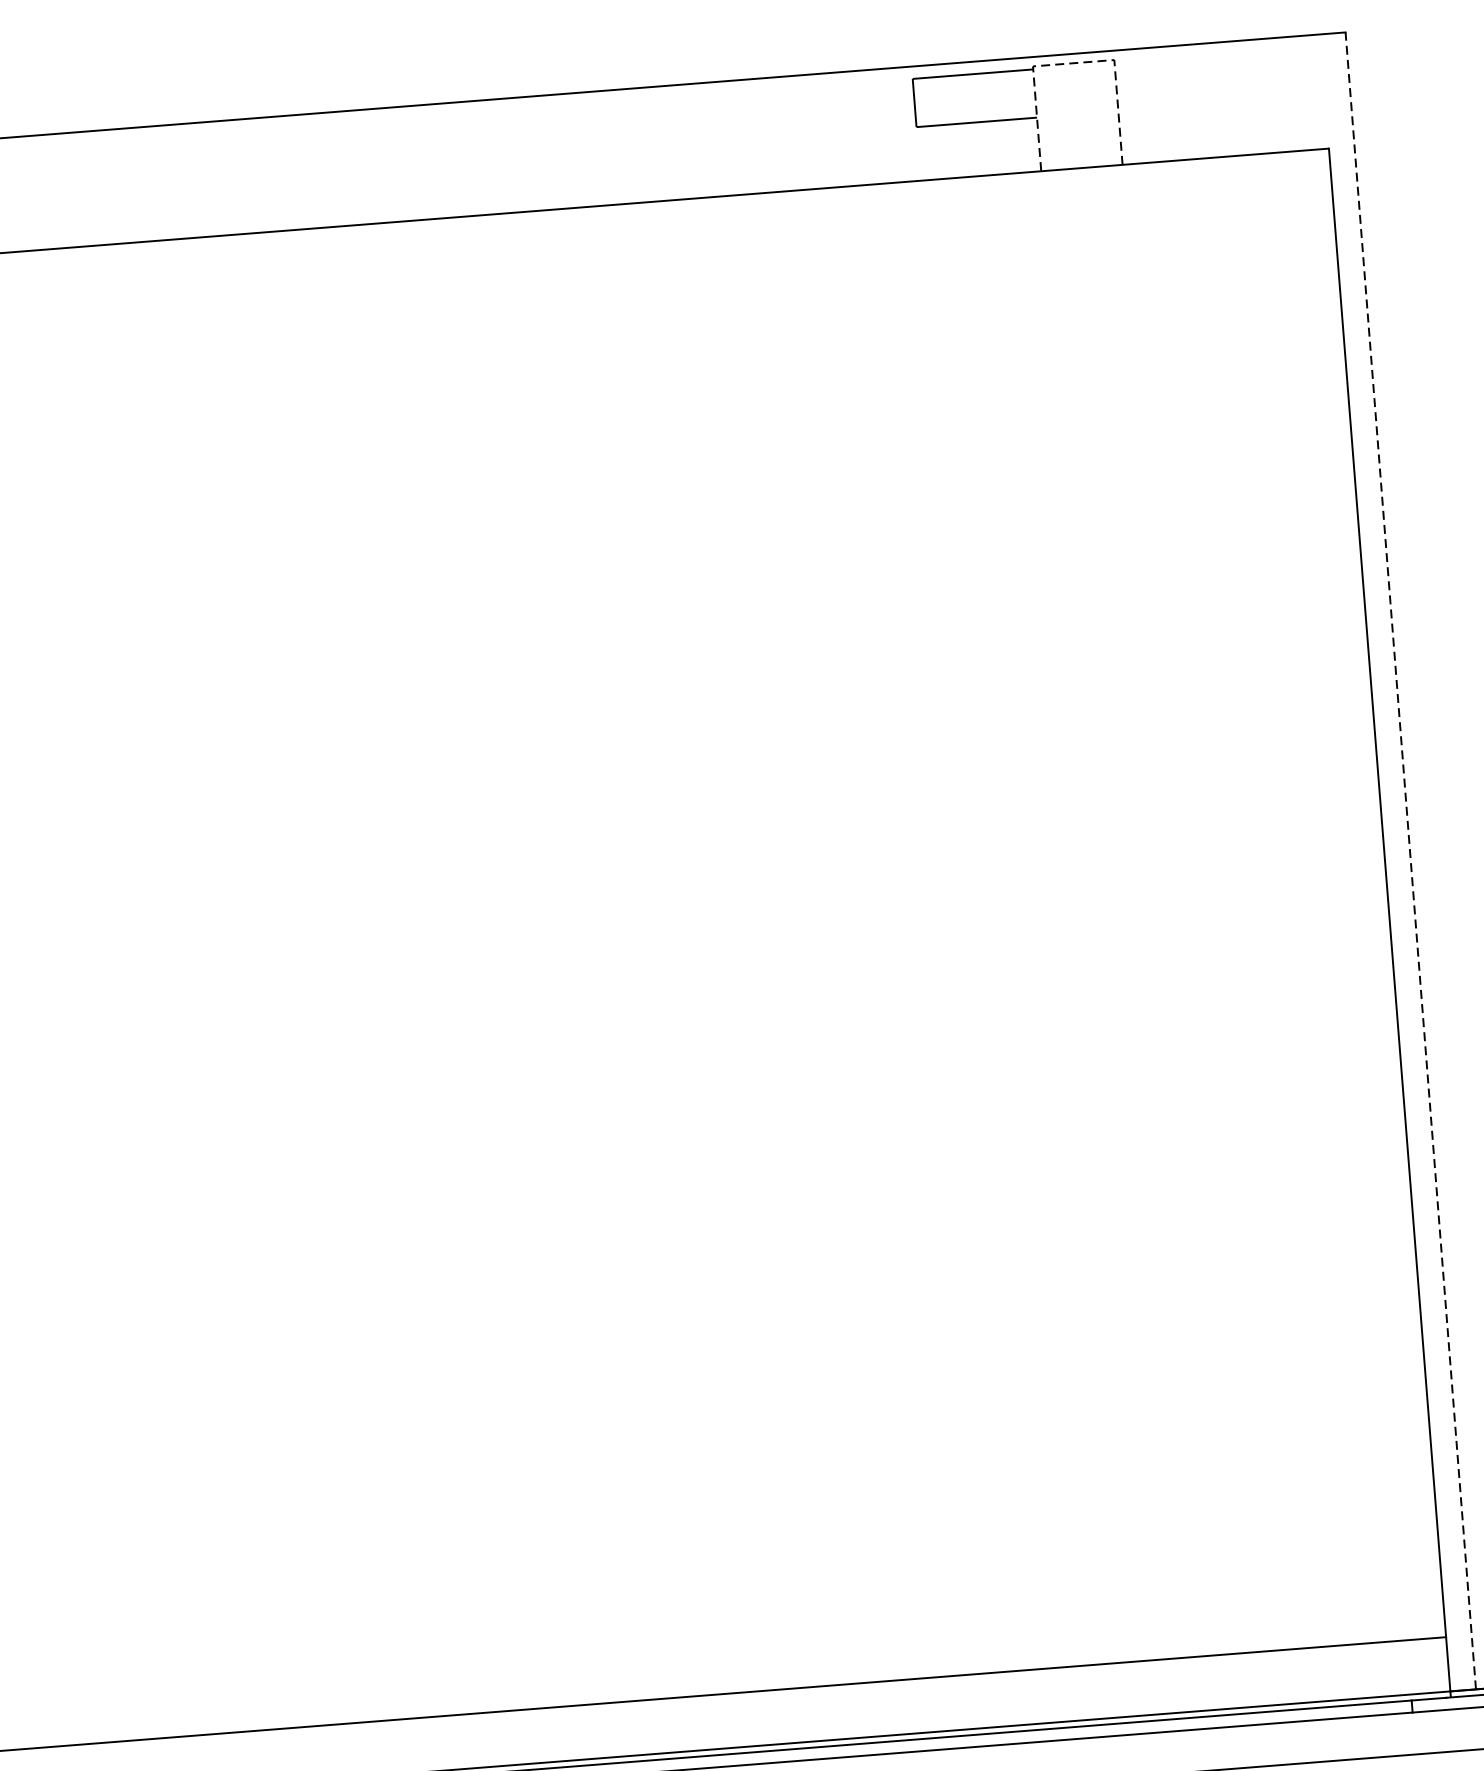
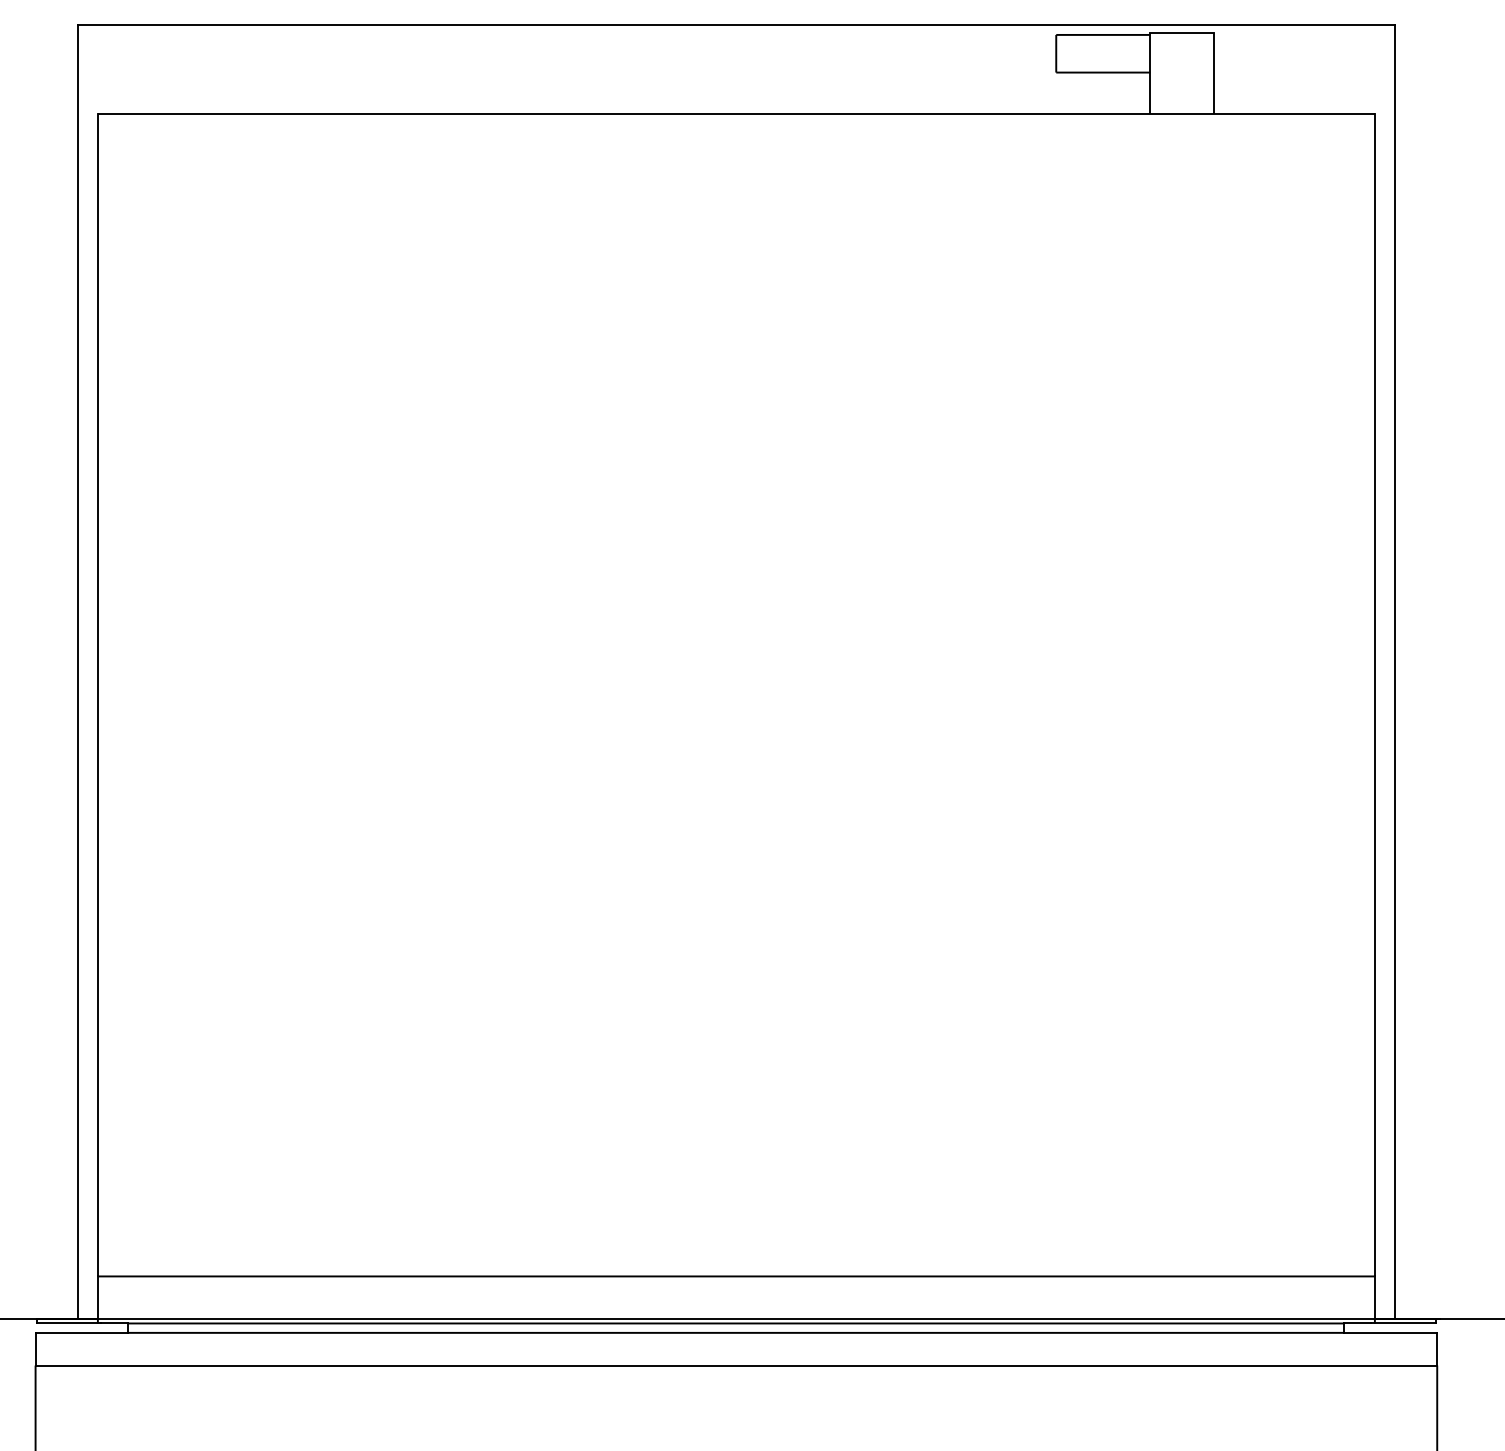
line: (1074, 63) -> (1182, 32), dashed -> solid
line: (1410, 861) -> (1394, 672), dashed -> solid

